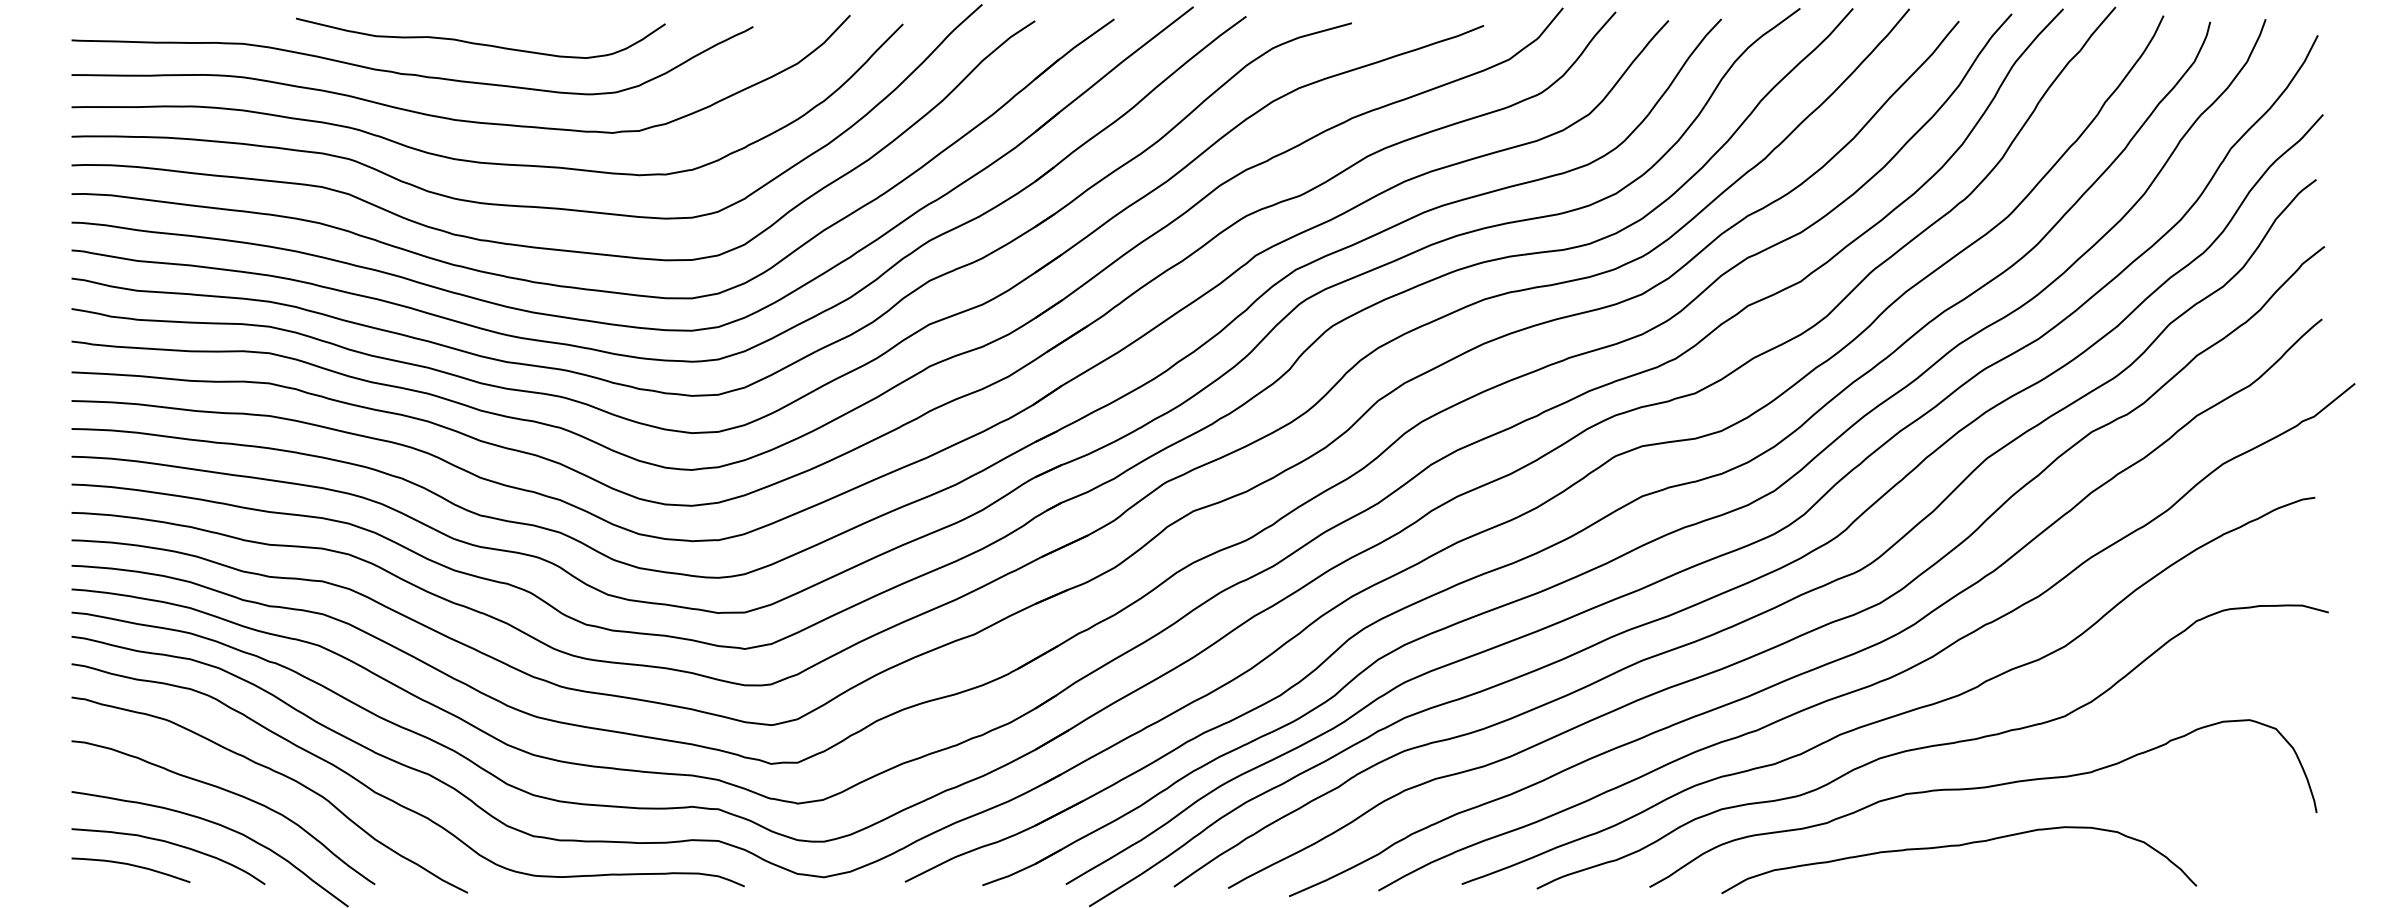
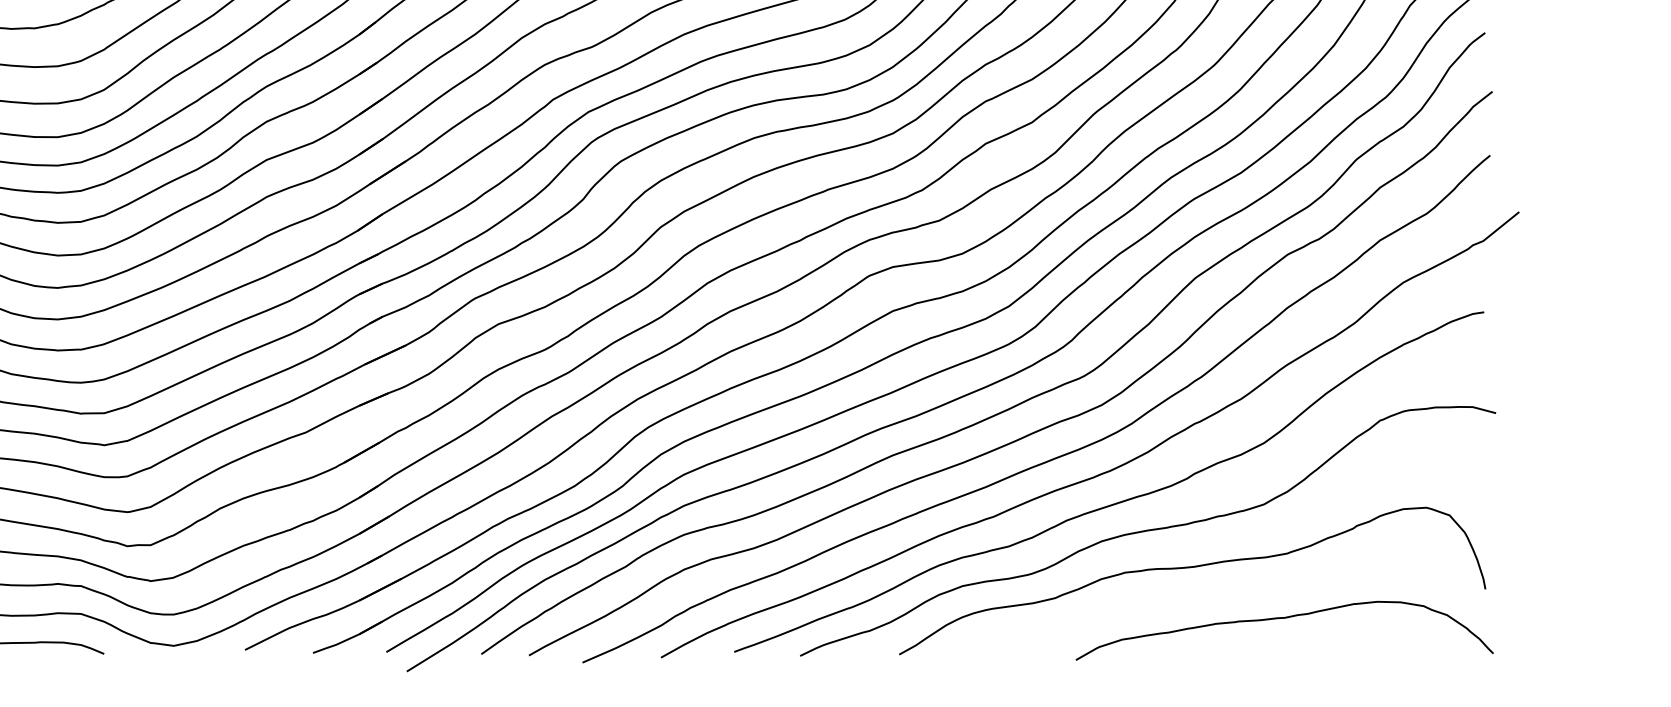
curve: (1959, 846) -> (1284, 618), moved

